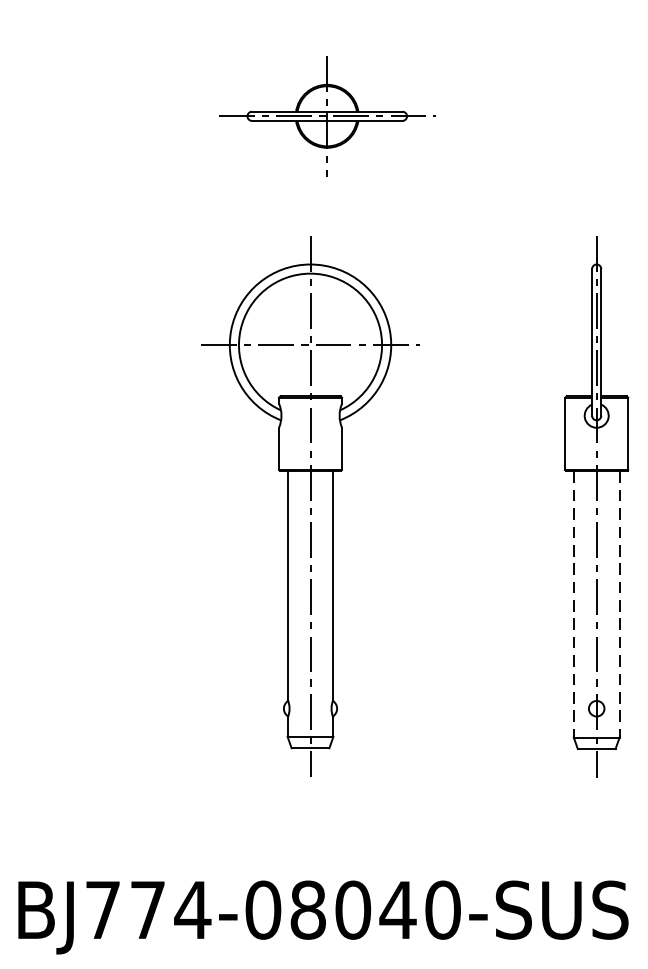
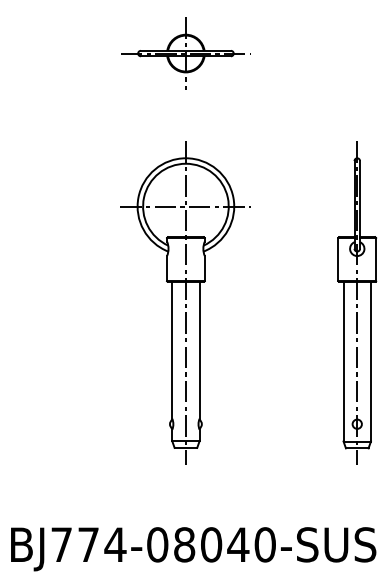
part: (326, 116) -> (185, 53), moved
line: (573, 603) -> (343, 361), dashed -> solid
line: (618, 603) -> (370, 361), dashed -> solid

